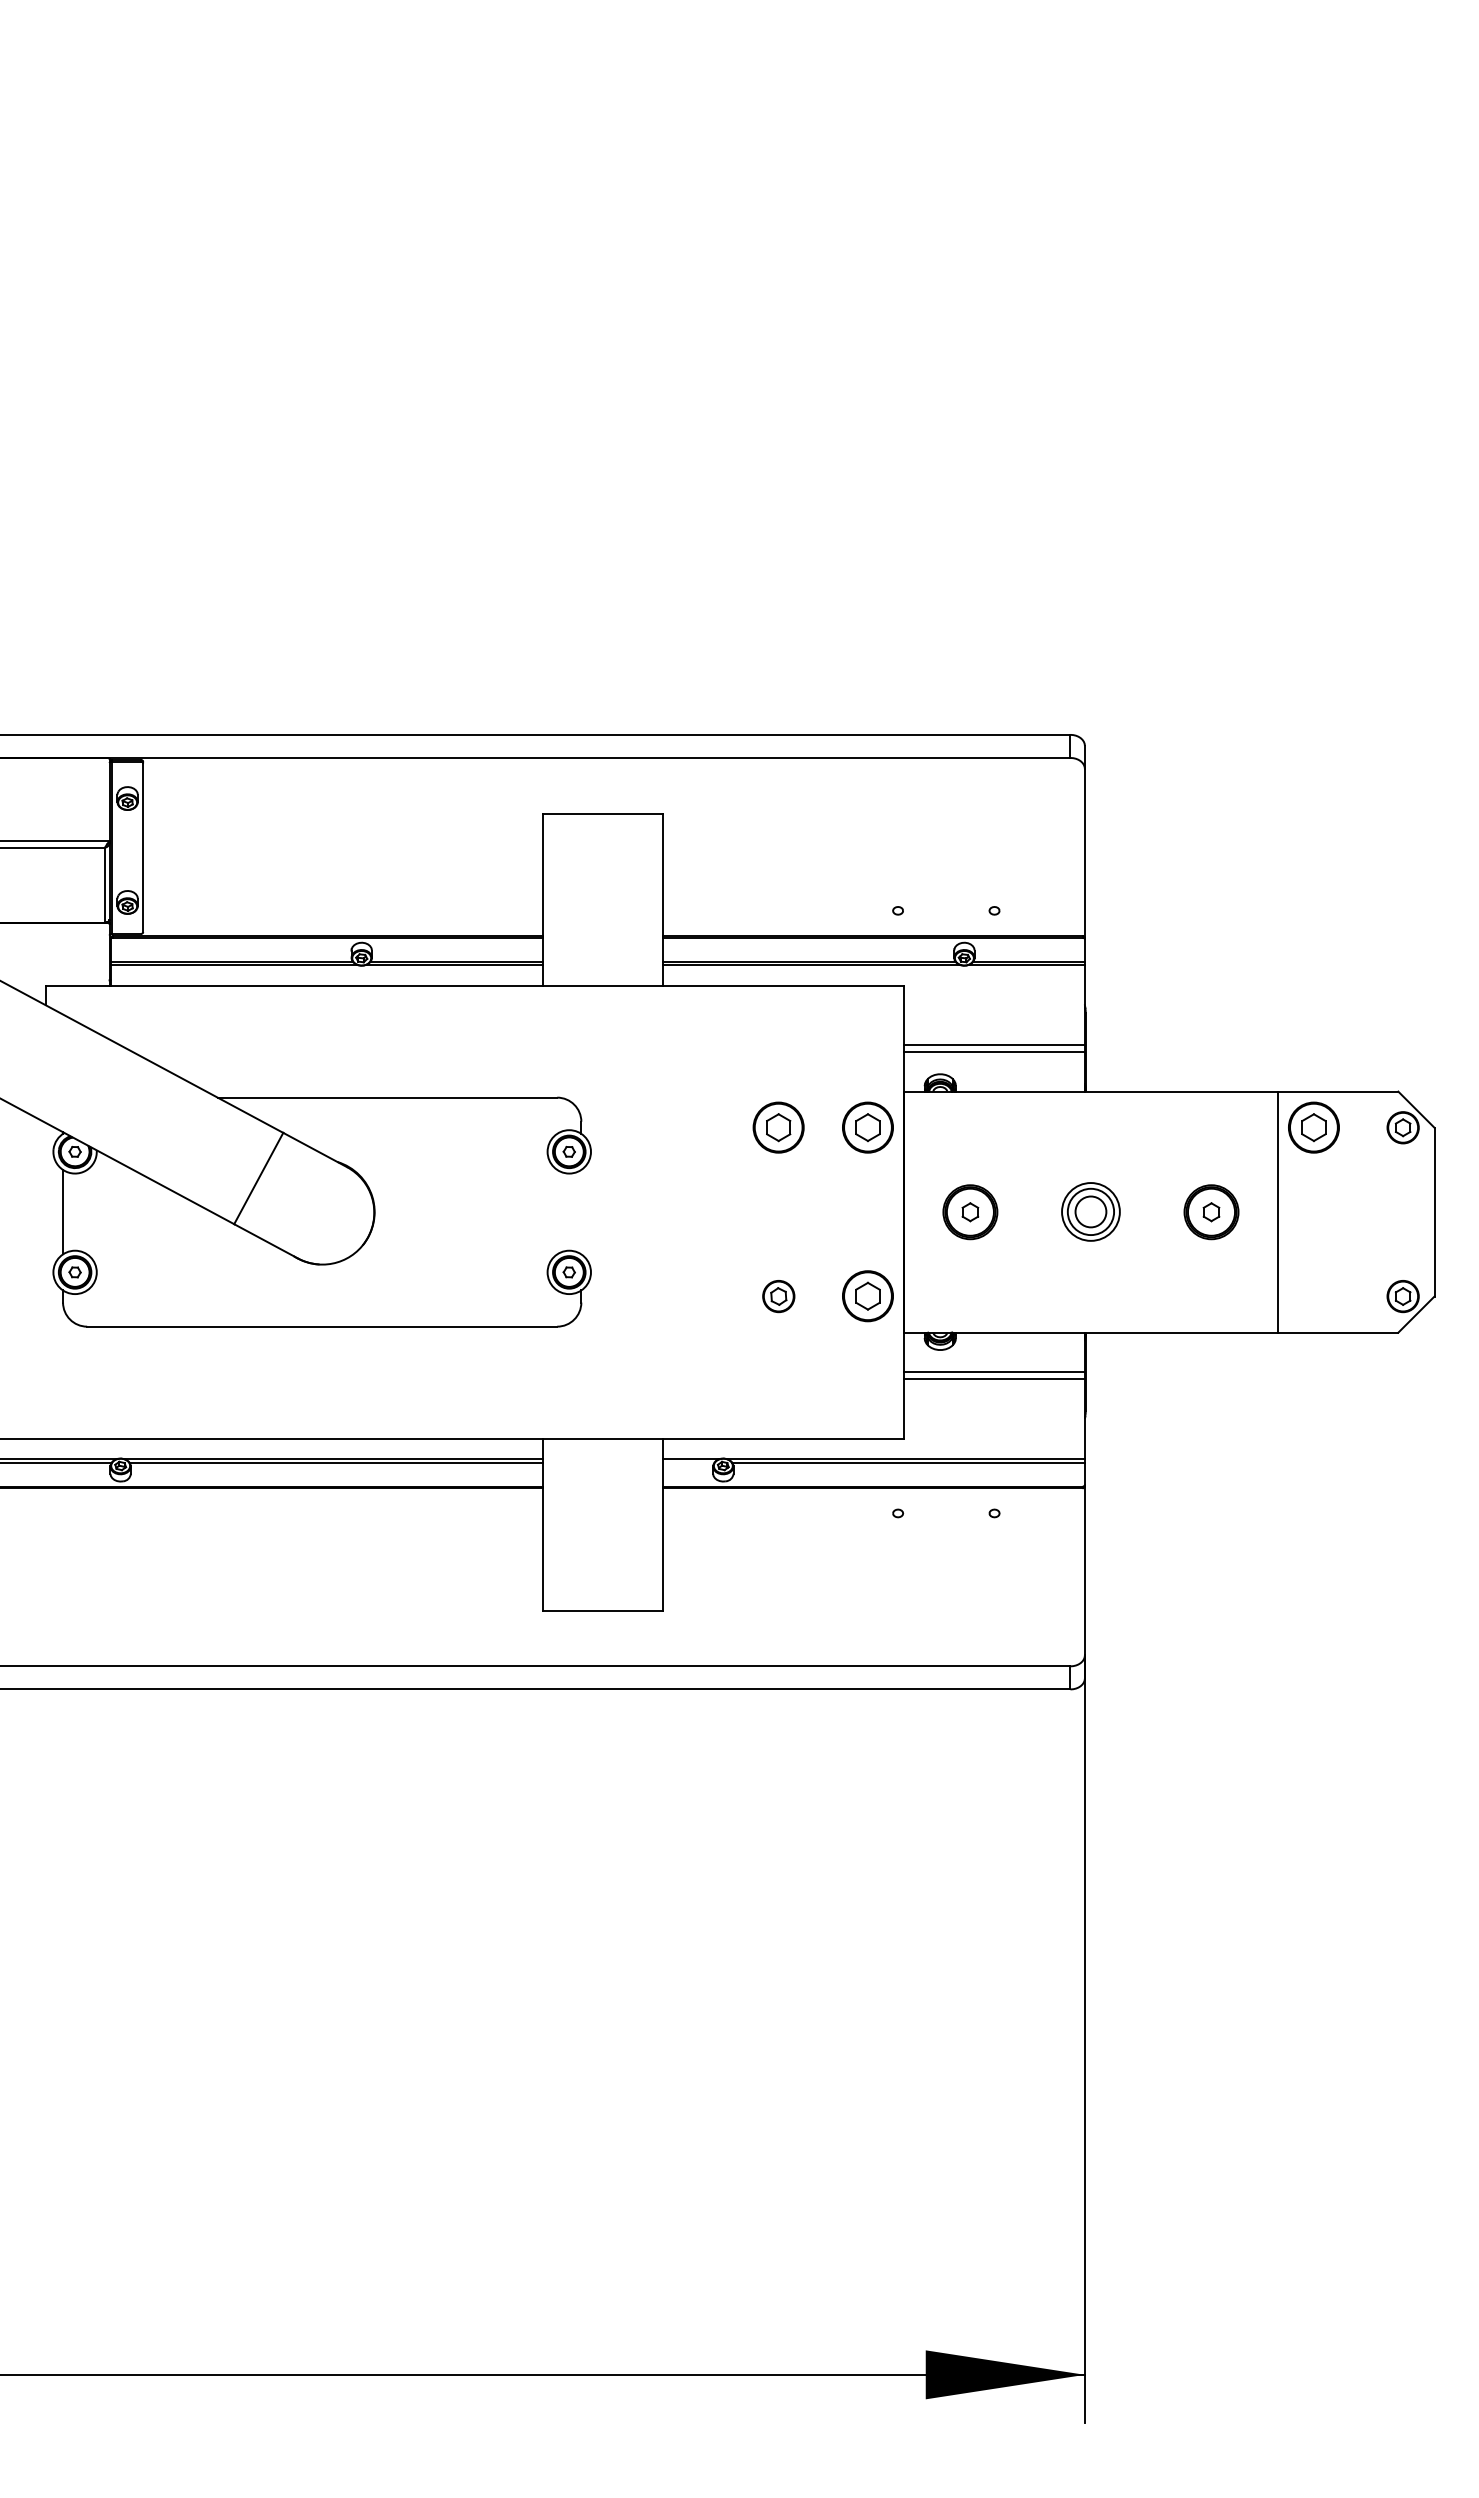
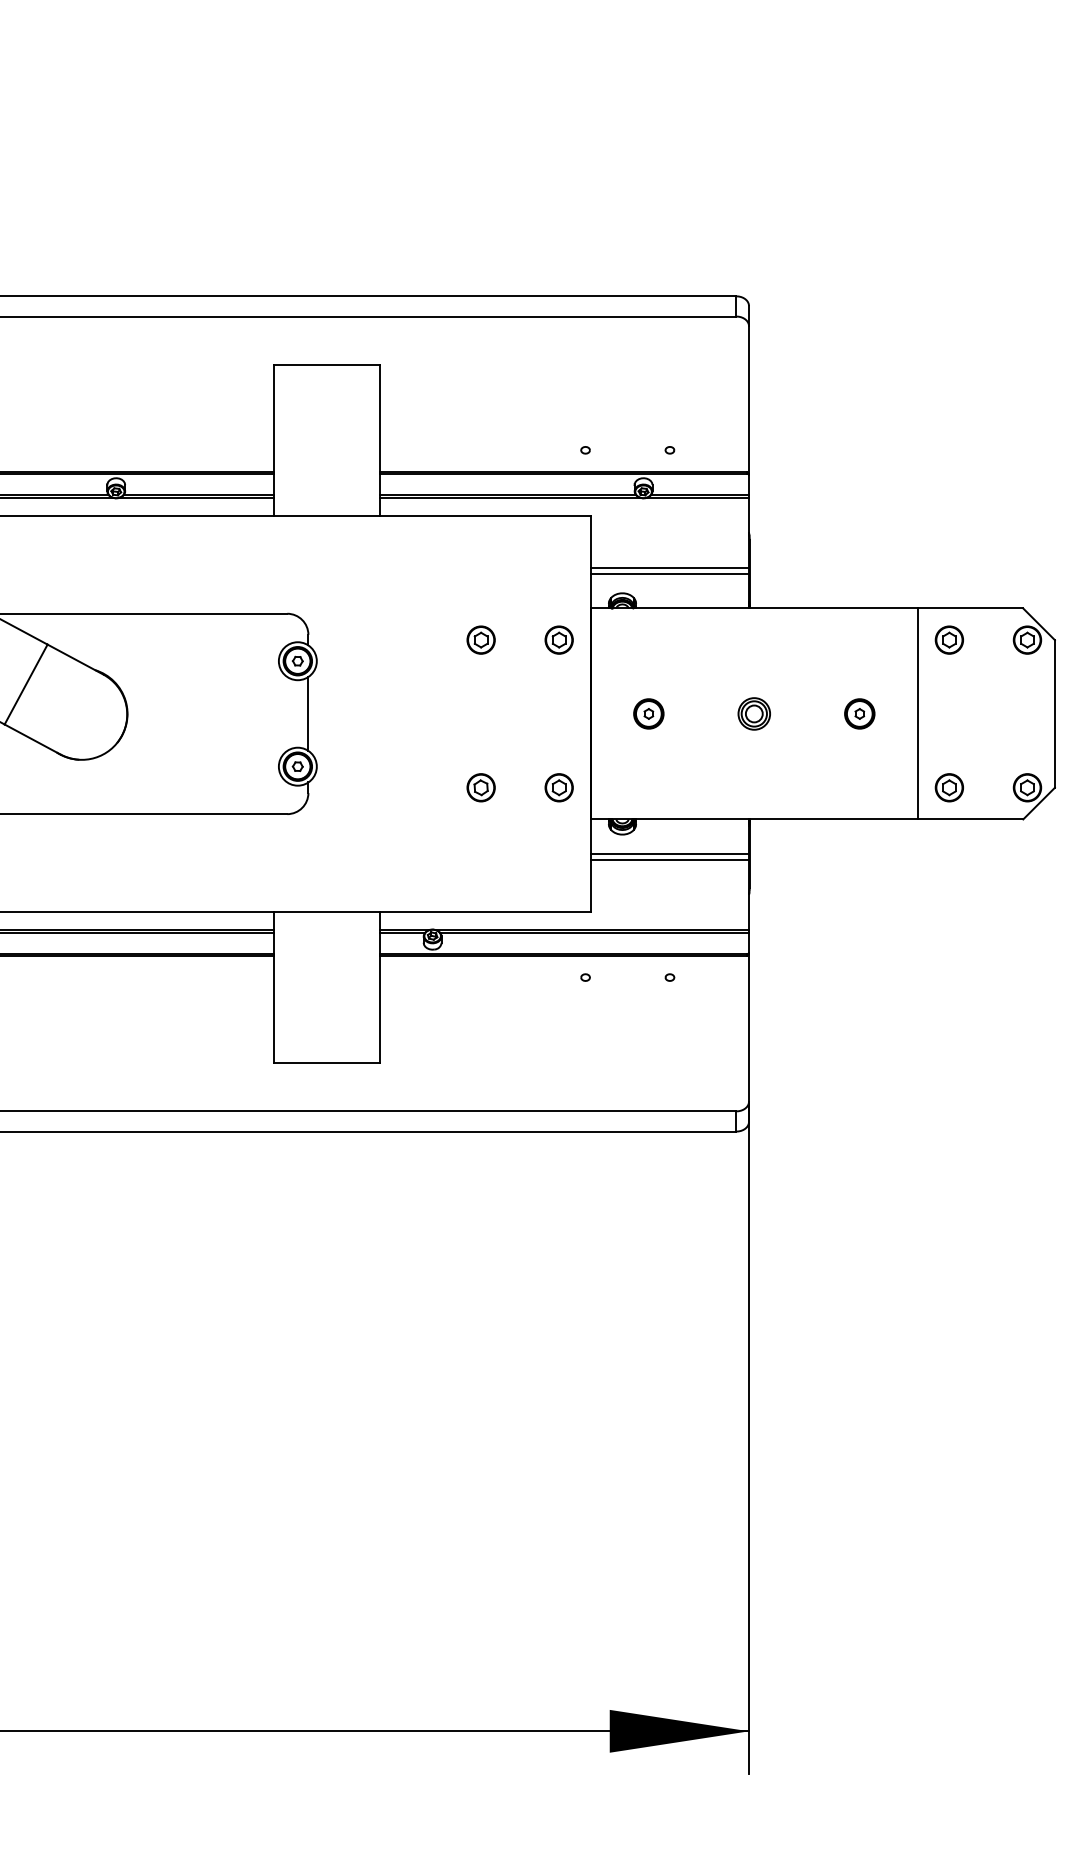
part: (778, 1127) -> (480, 639), size x0.62
part: (867, 1127) -> (558, 639), size x0.62
part: (1313, 1127) -> (949, 639), size x0.62
line: (581, 1211) -> (308, 713), added
part: (970, 1211) -> (648, 713), size x0.62
part: (1211, 1211) -> (859, 713), size x0.62
part: (1090, 1212) -> (753, 714), size x0.62
part: (867, 1296) -> (558, 787), size x0.62
part: (1313, 1296) -> (949, 787), added
line: (688, 1462) -> (402, 933), added

